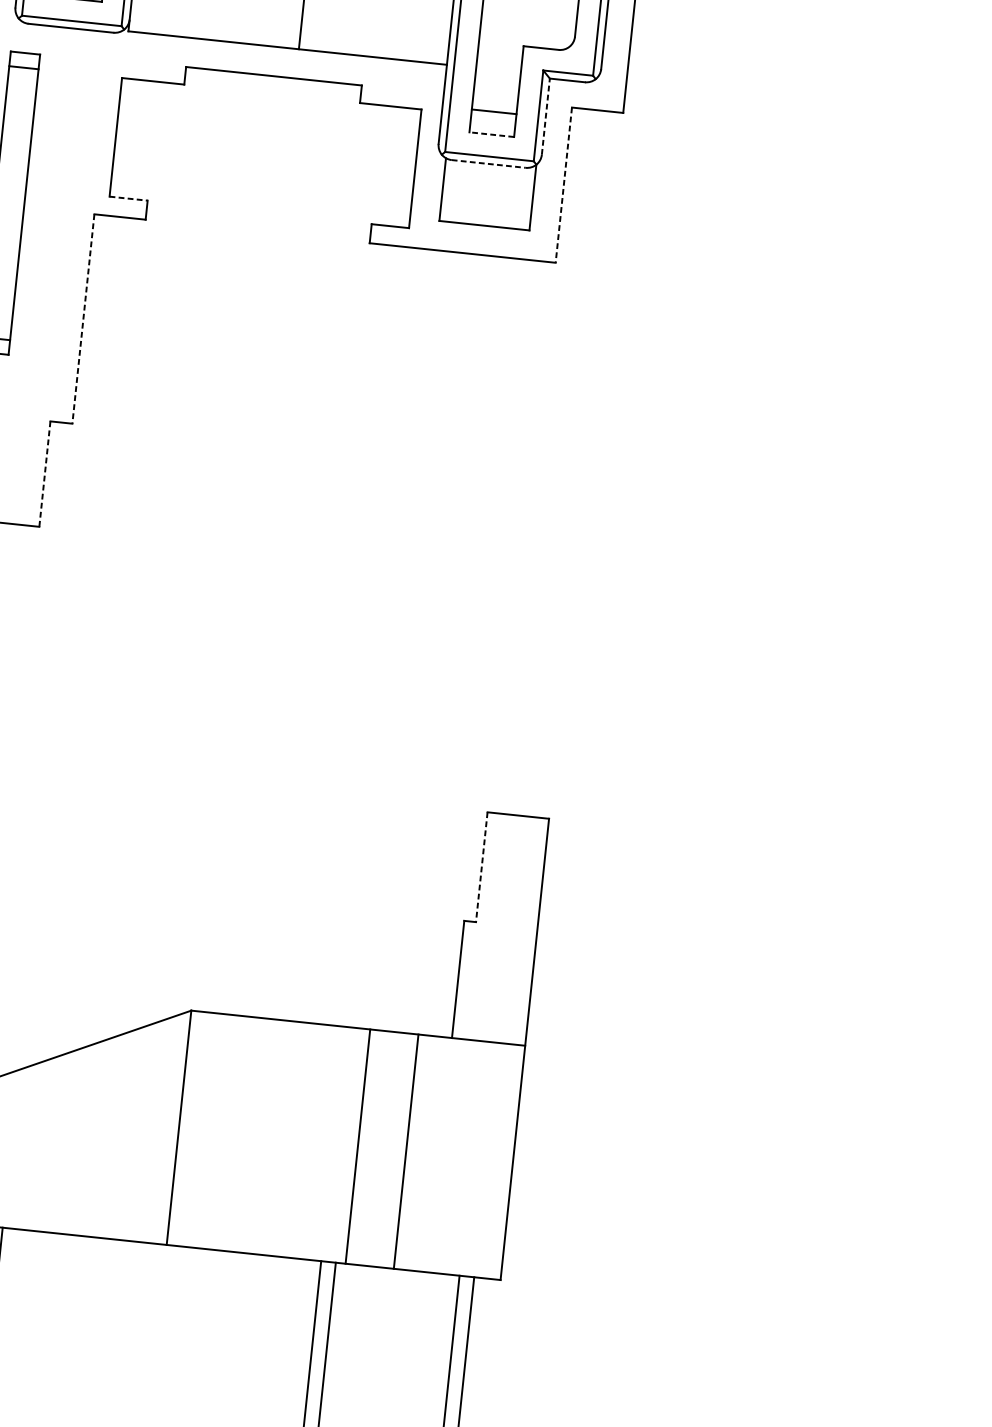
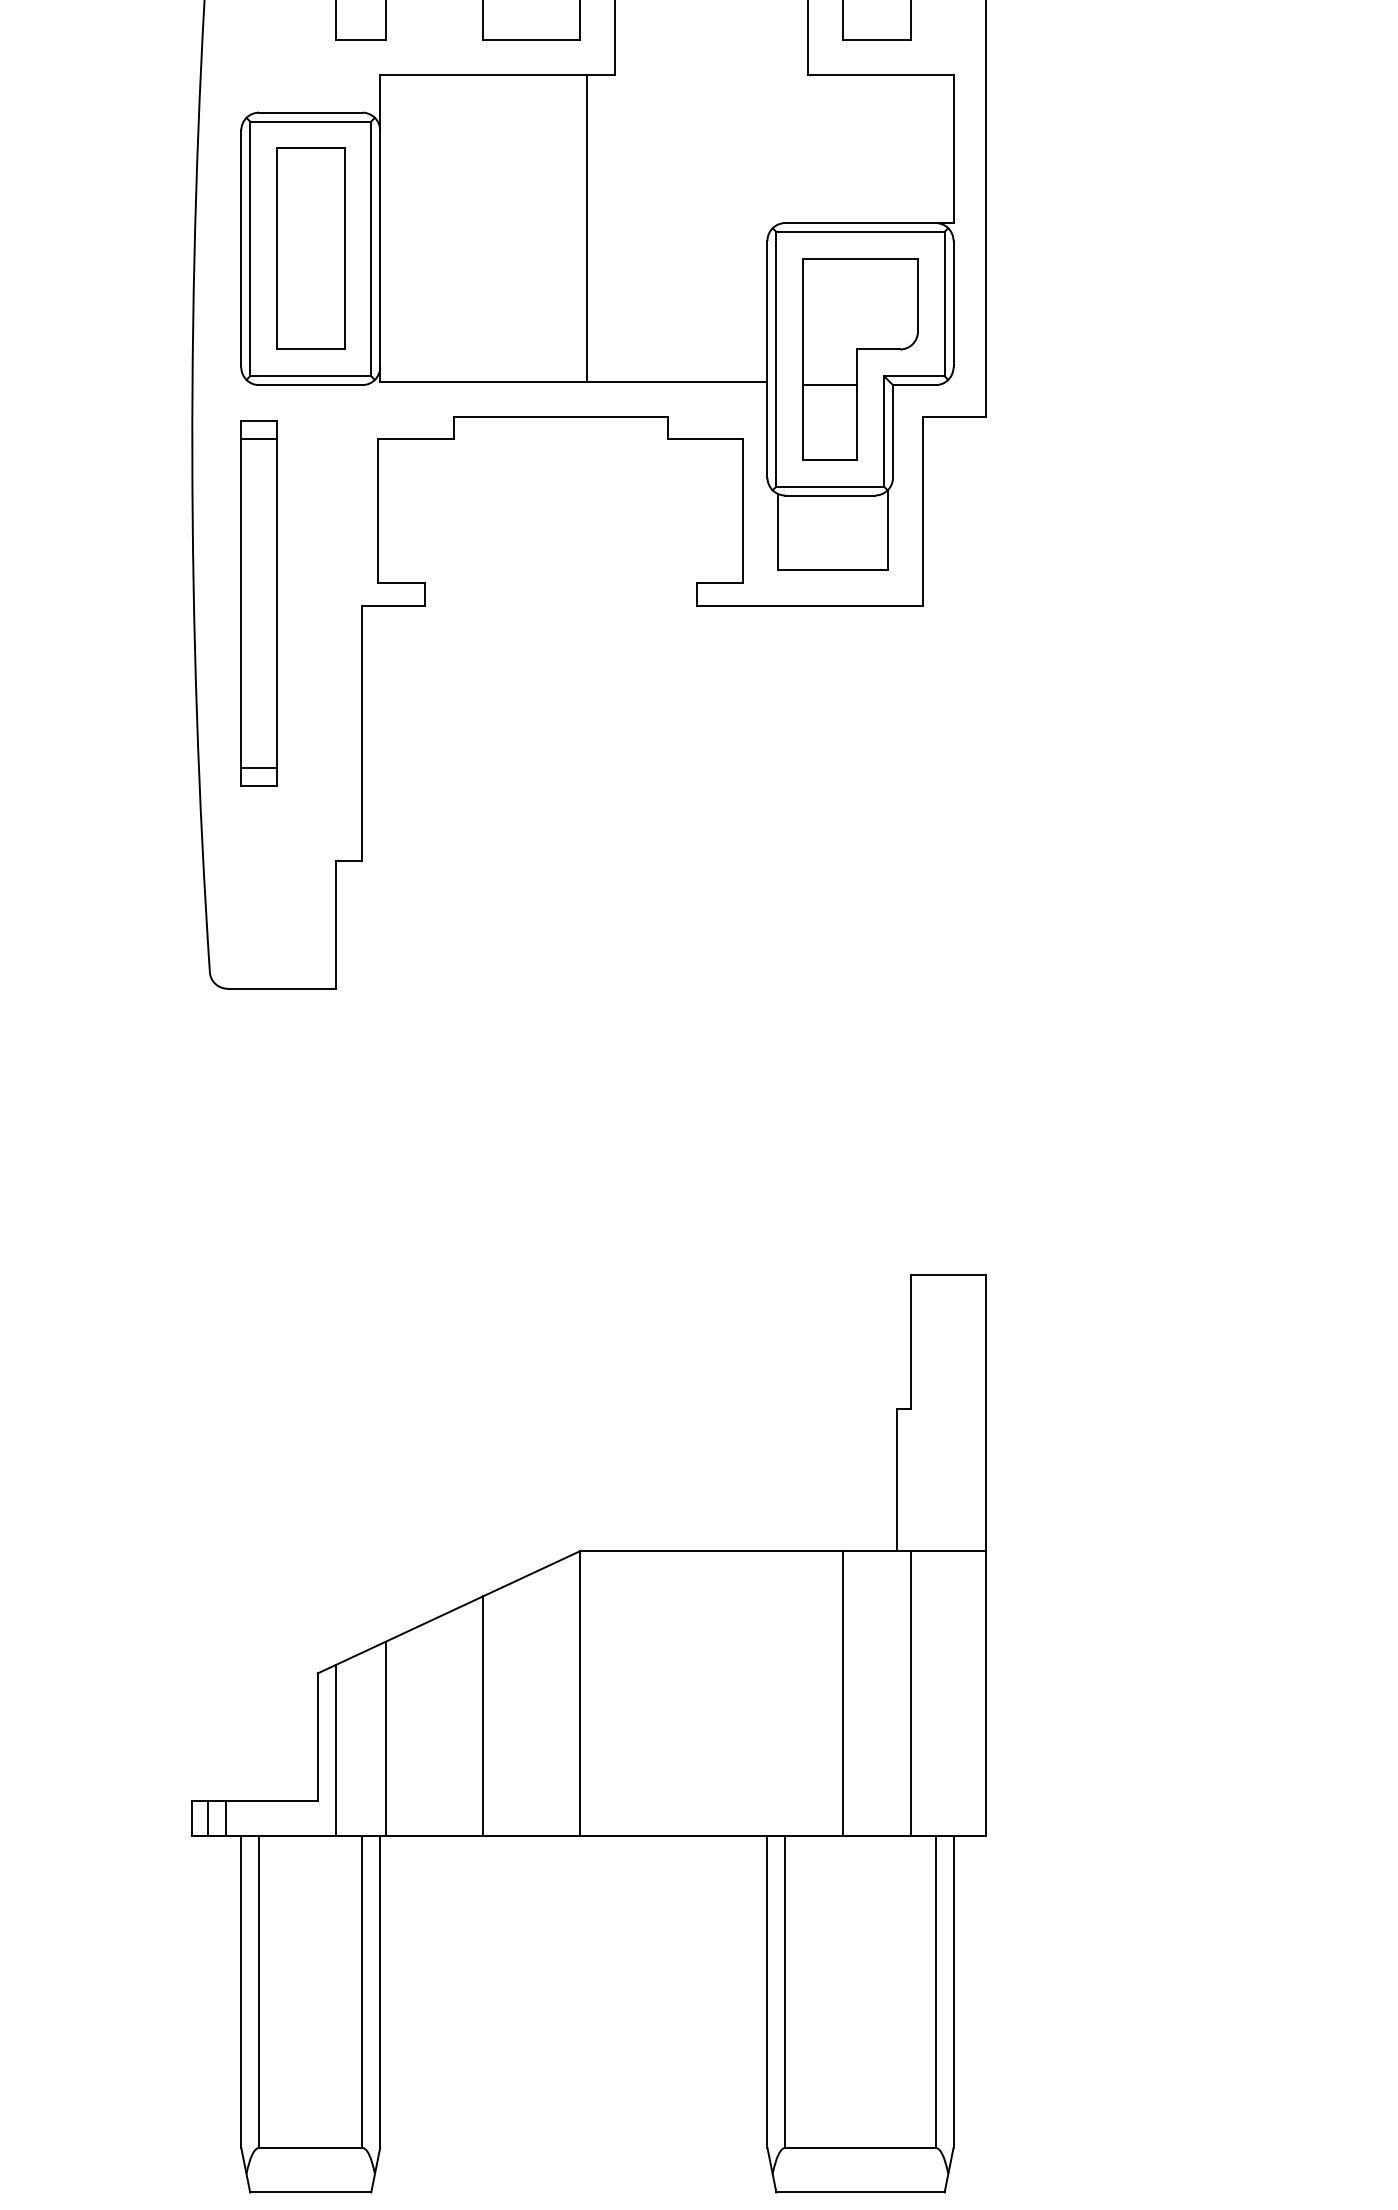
line: (494, 112) -> (830, 385), moved
line: (546, 115) -> (893, 430), dashed -> solid
line: (491, 134) -> (829, 459), dashed -> solid
line: (488, 163) -> (830, 495), dashed -> solid
line: (563, 185) -> (923, 512), dashed -> solid
line: (129, 198) -> (402, 582), dashed -> solid
line: (83, 319) -> (362, 733), dashed -> solid
line: (44, 474) -> (335, 925), dashed -> solid
line: (481, 867) -> (910, 1342), dashed -> solid
line: (98, 1138) -> (483, 1716), added
line: (358, 1146) -> (843, 1693), moved
line: (15, 1147) -> (385, 1738), added
line: (405, 1151) -> (910, 1693), moved

